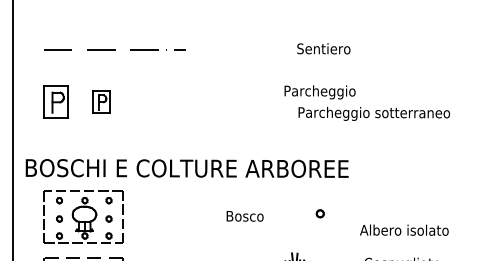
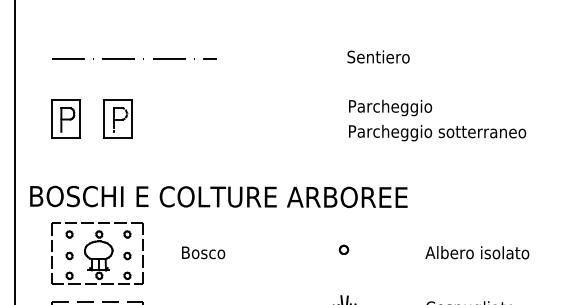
text: (319, 92) -> (389, 108), moved
part: (100, 101) -> (117, 118), size x1.43
part: (319, 213) -> (343, 249), moved
text: (244, 216) -> (202, 253), moved
text: (404, 229) -> (477, 251), moved

